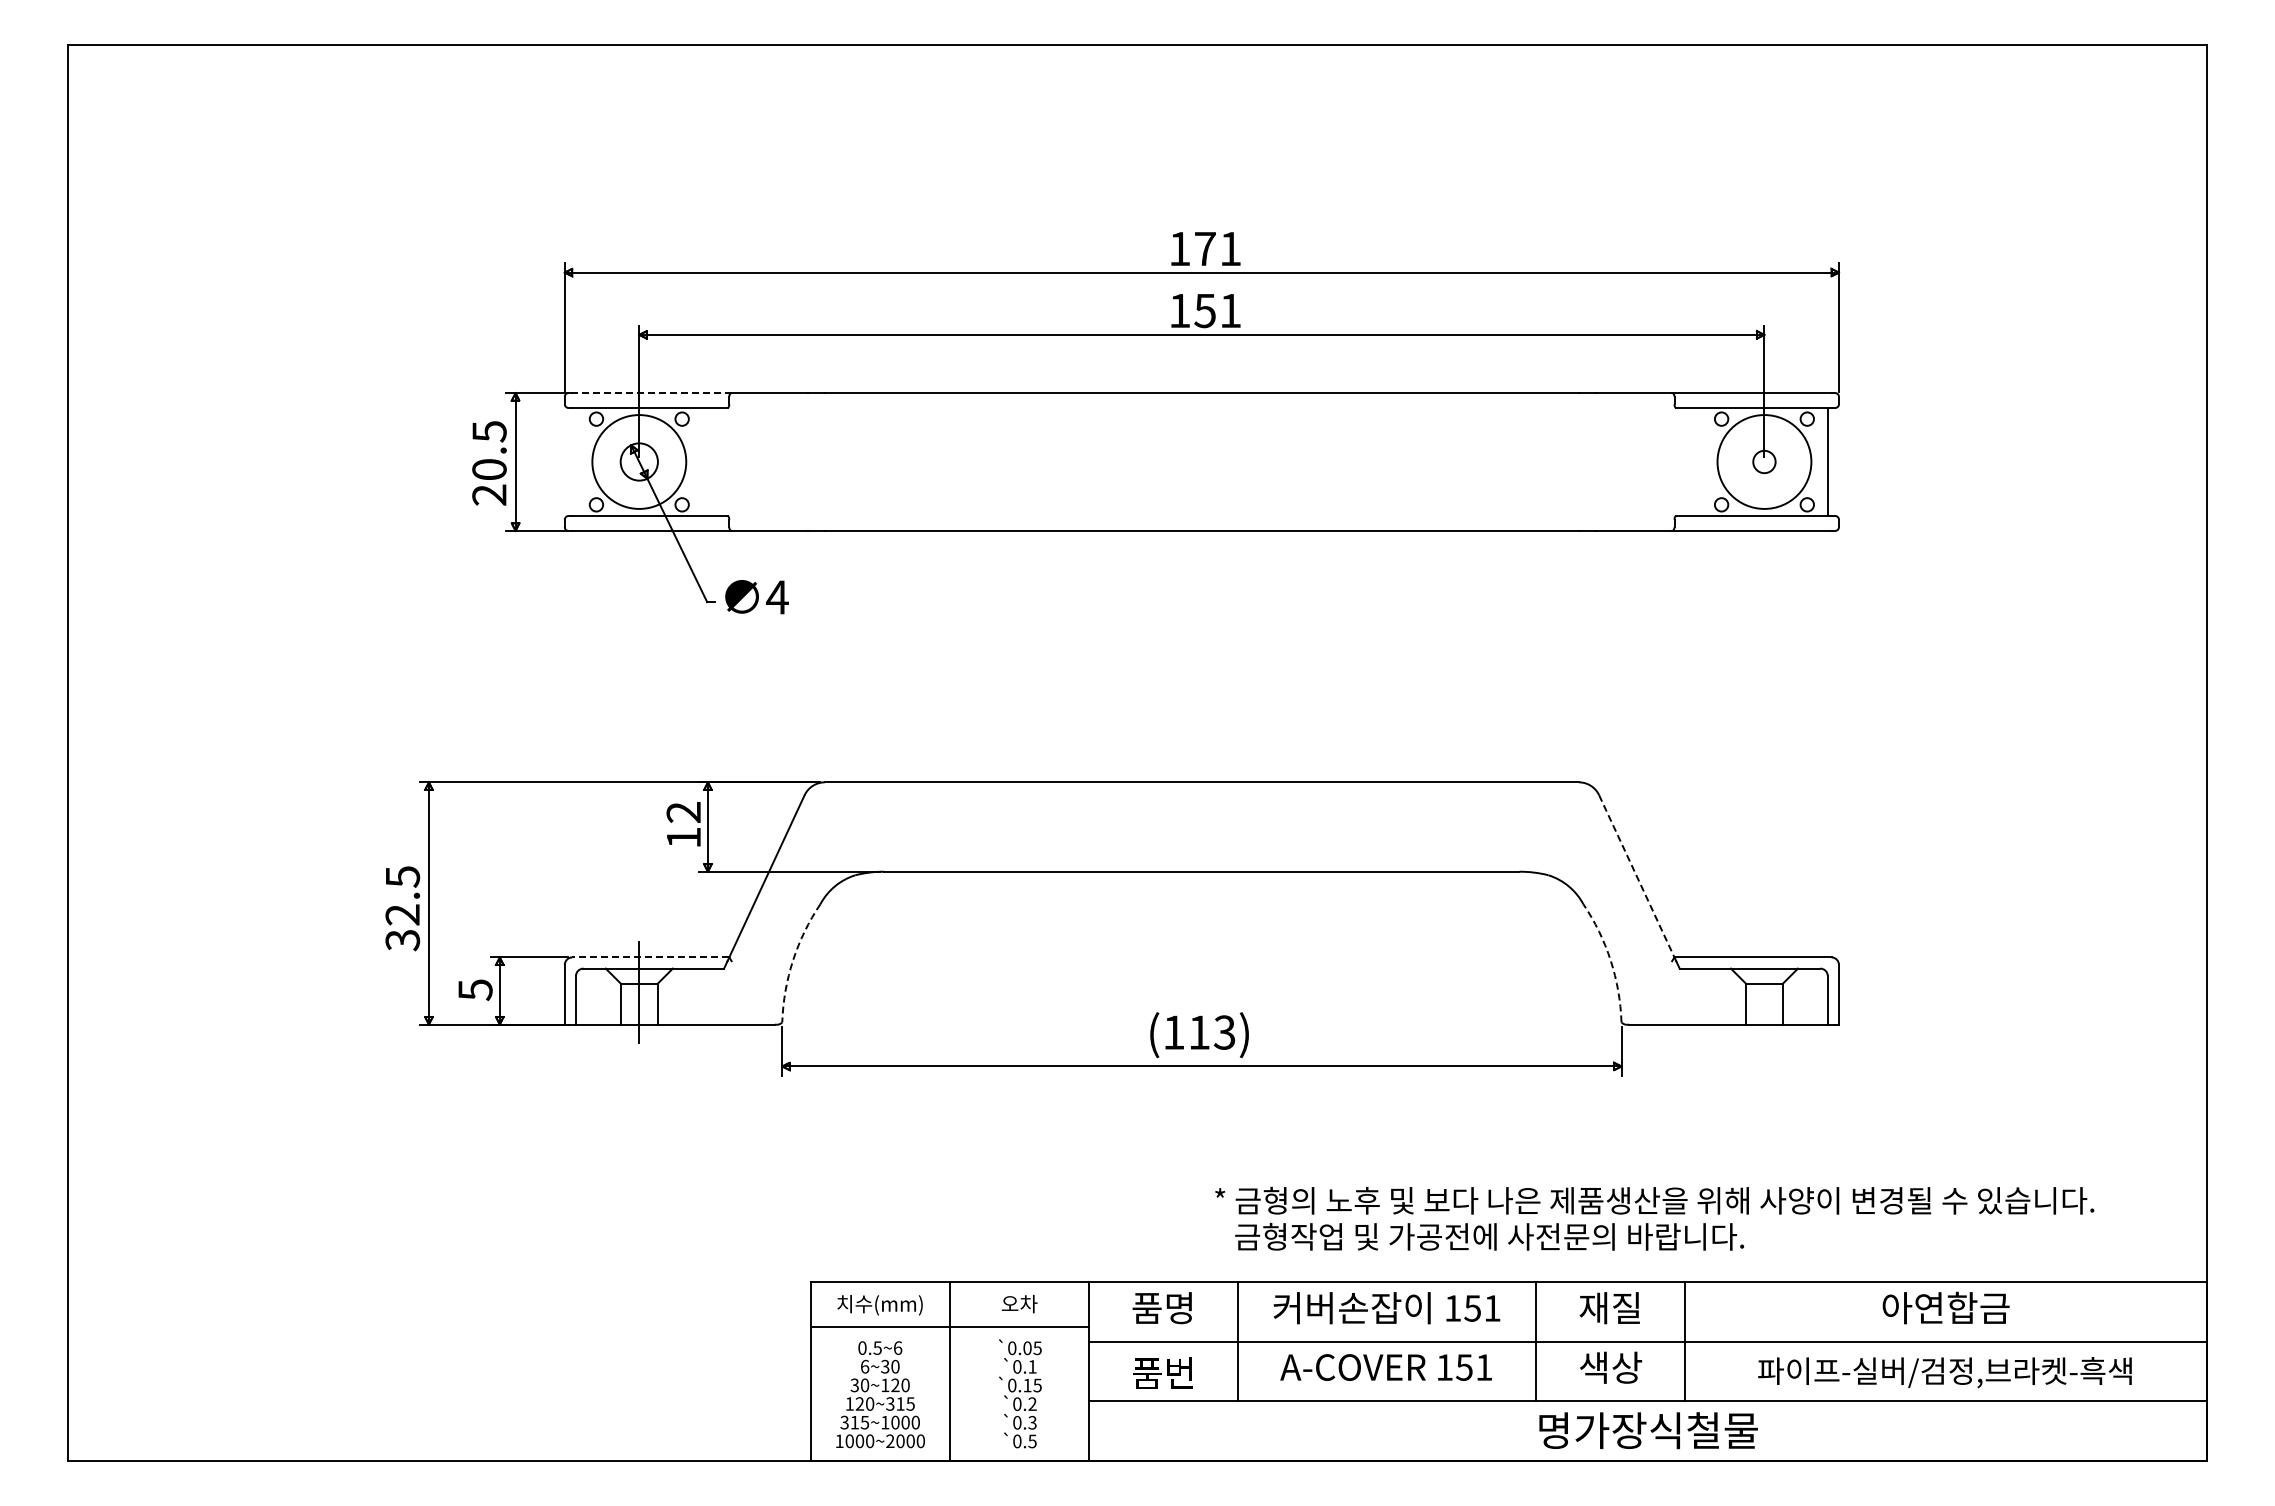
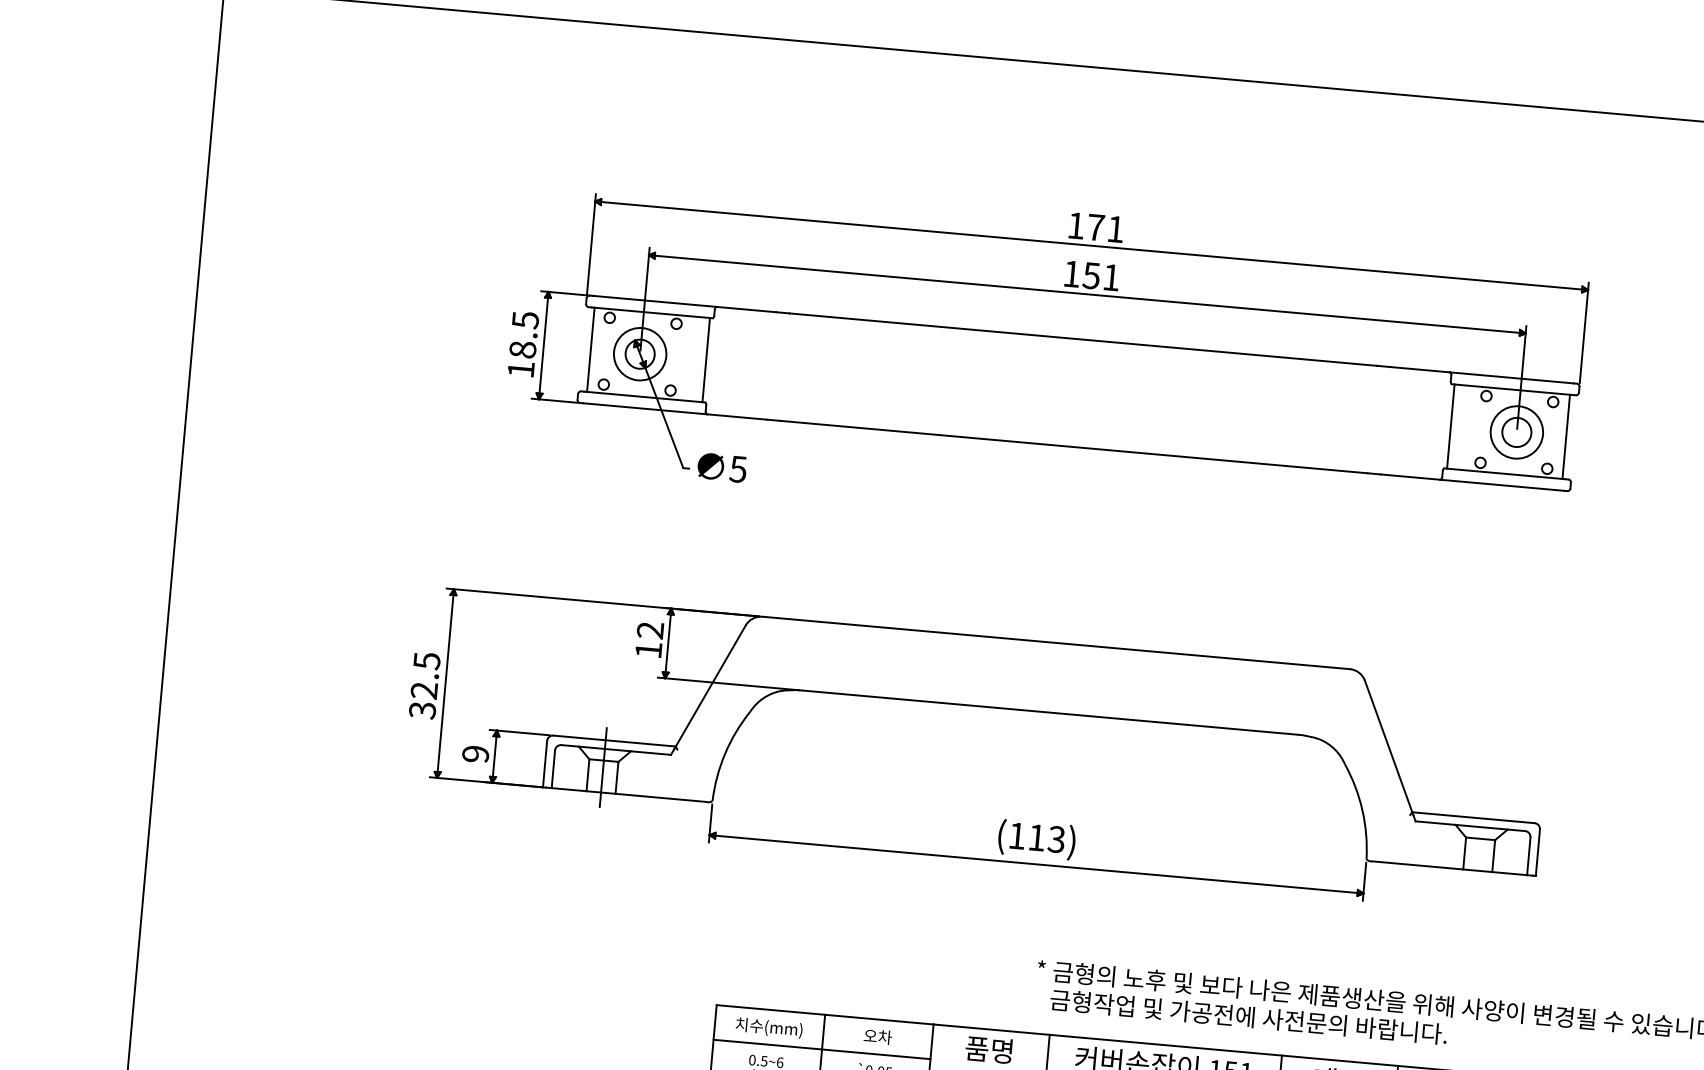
line: (651, 393) -> (654, 301), dashed -> solid
line: (575, 461) -> (590, 349), added
circle: (638, 461) -> (639, 353), size x0.71
line: (724, 461) -> (706, 359), added
line: (1679, 461) -> (1450, 426), added
circle: (1763, 461) -> (1516, 432), size x0.71
circle: (1764, 461) -> (1516, 432), size x1.67
text: (489, 482) -> (522, 359), 20.5 -> 18.5
text: (777, 597) -> (738, 469), 4 -> 5
line: (1637, 876) -> (1389, 746), dashed -> solid
line: (650, 957) -> (614, 741), dashed -> solid
arc: (793, 960) -> (725, 753), dashed -> solid
arc: (1610, 960) -> (1362, 810), dashed -> solid
text: (475, 990) -> (475, 754), 5 -> 9

